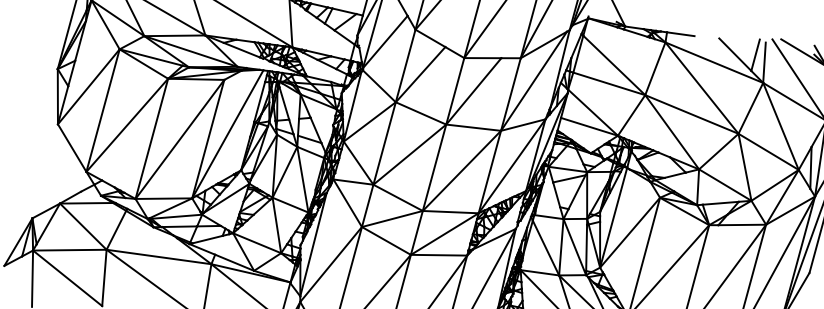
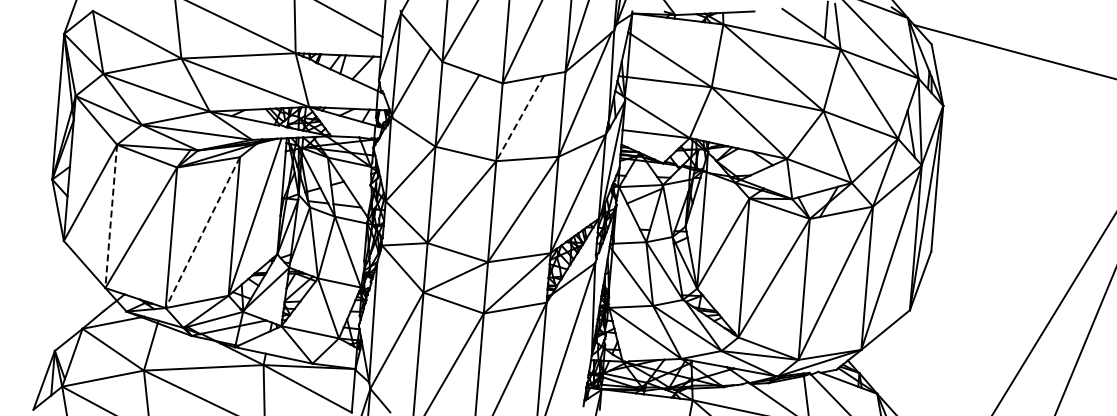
line: (474, 91) -> (520, 118), solid -> dashed
line: (103, 110) -> (111, 216), solid -> dashed
line: (179, 140) -> (202, 233), solid -> dashed

